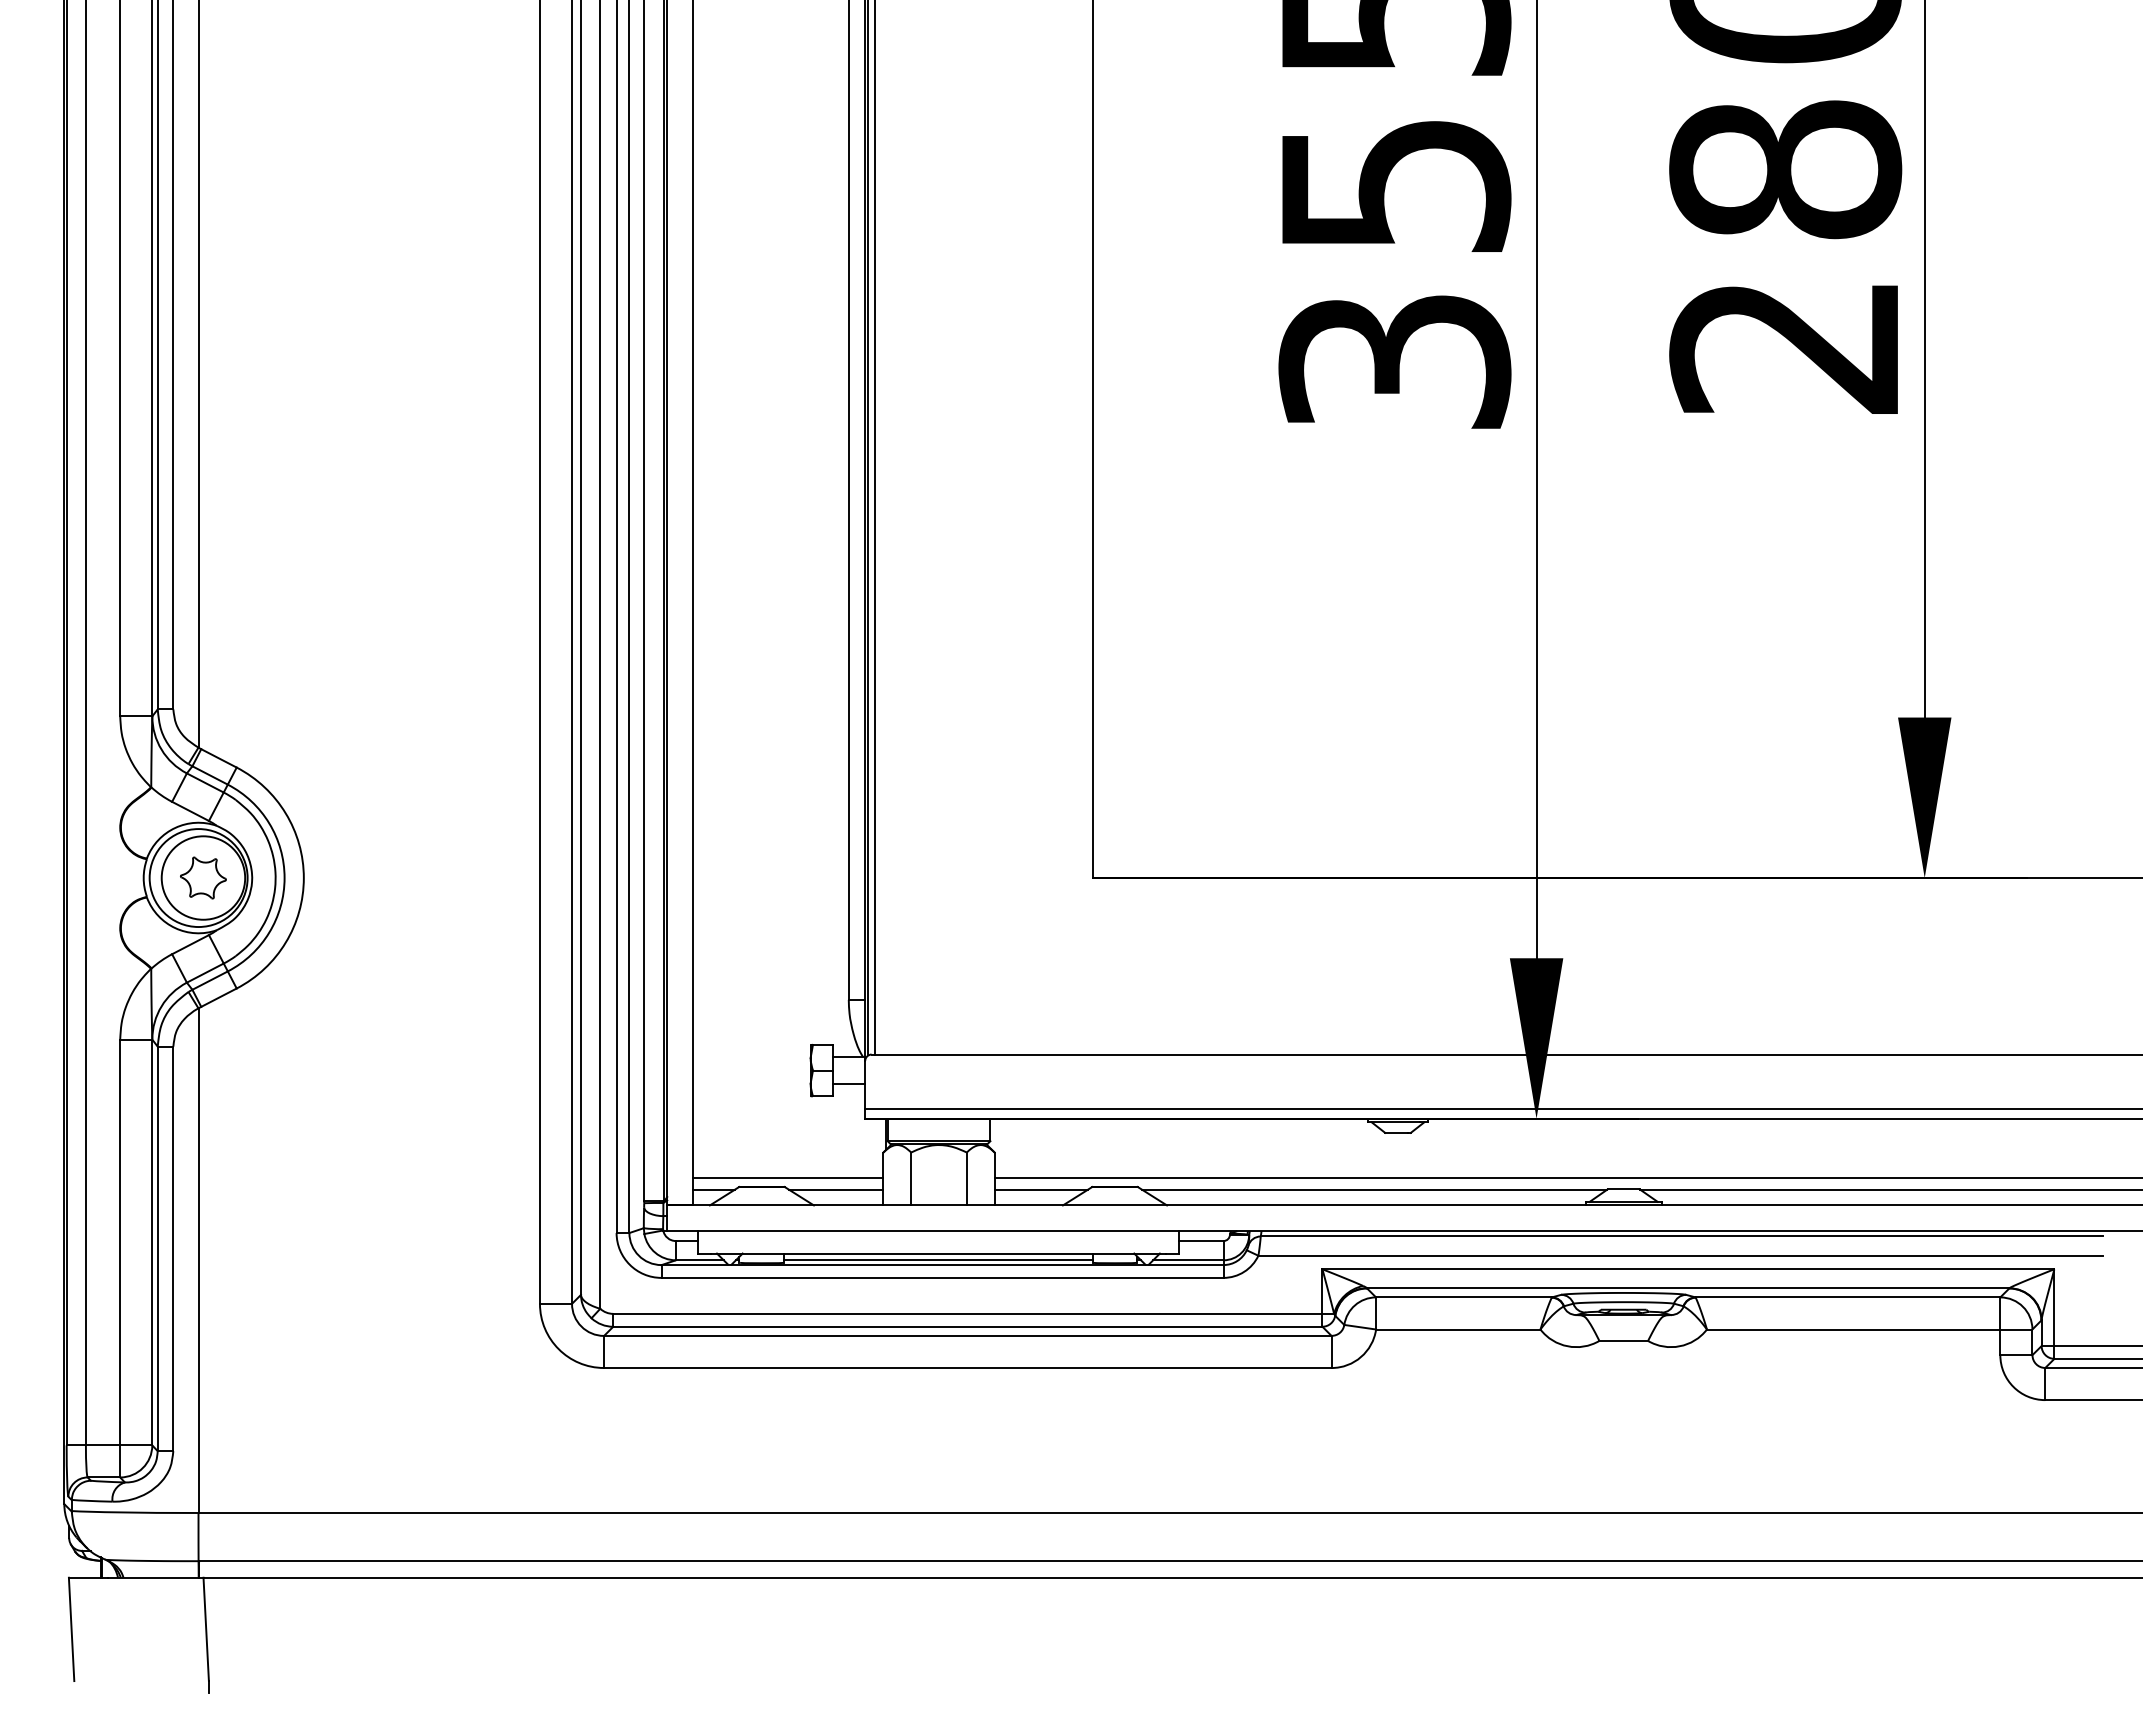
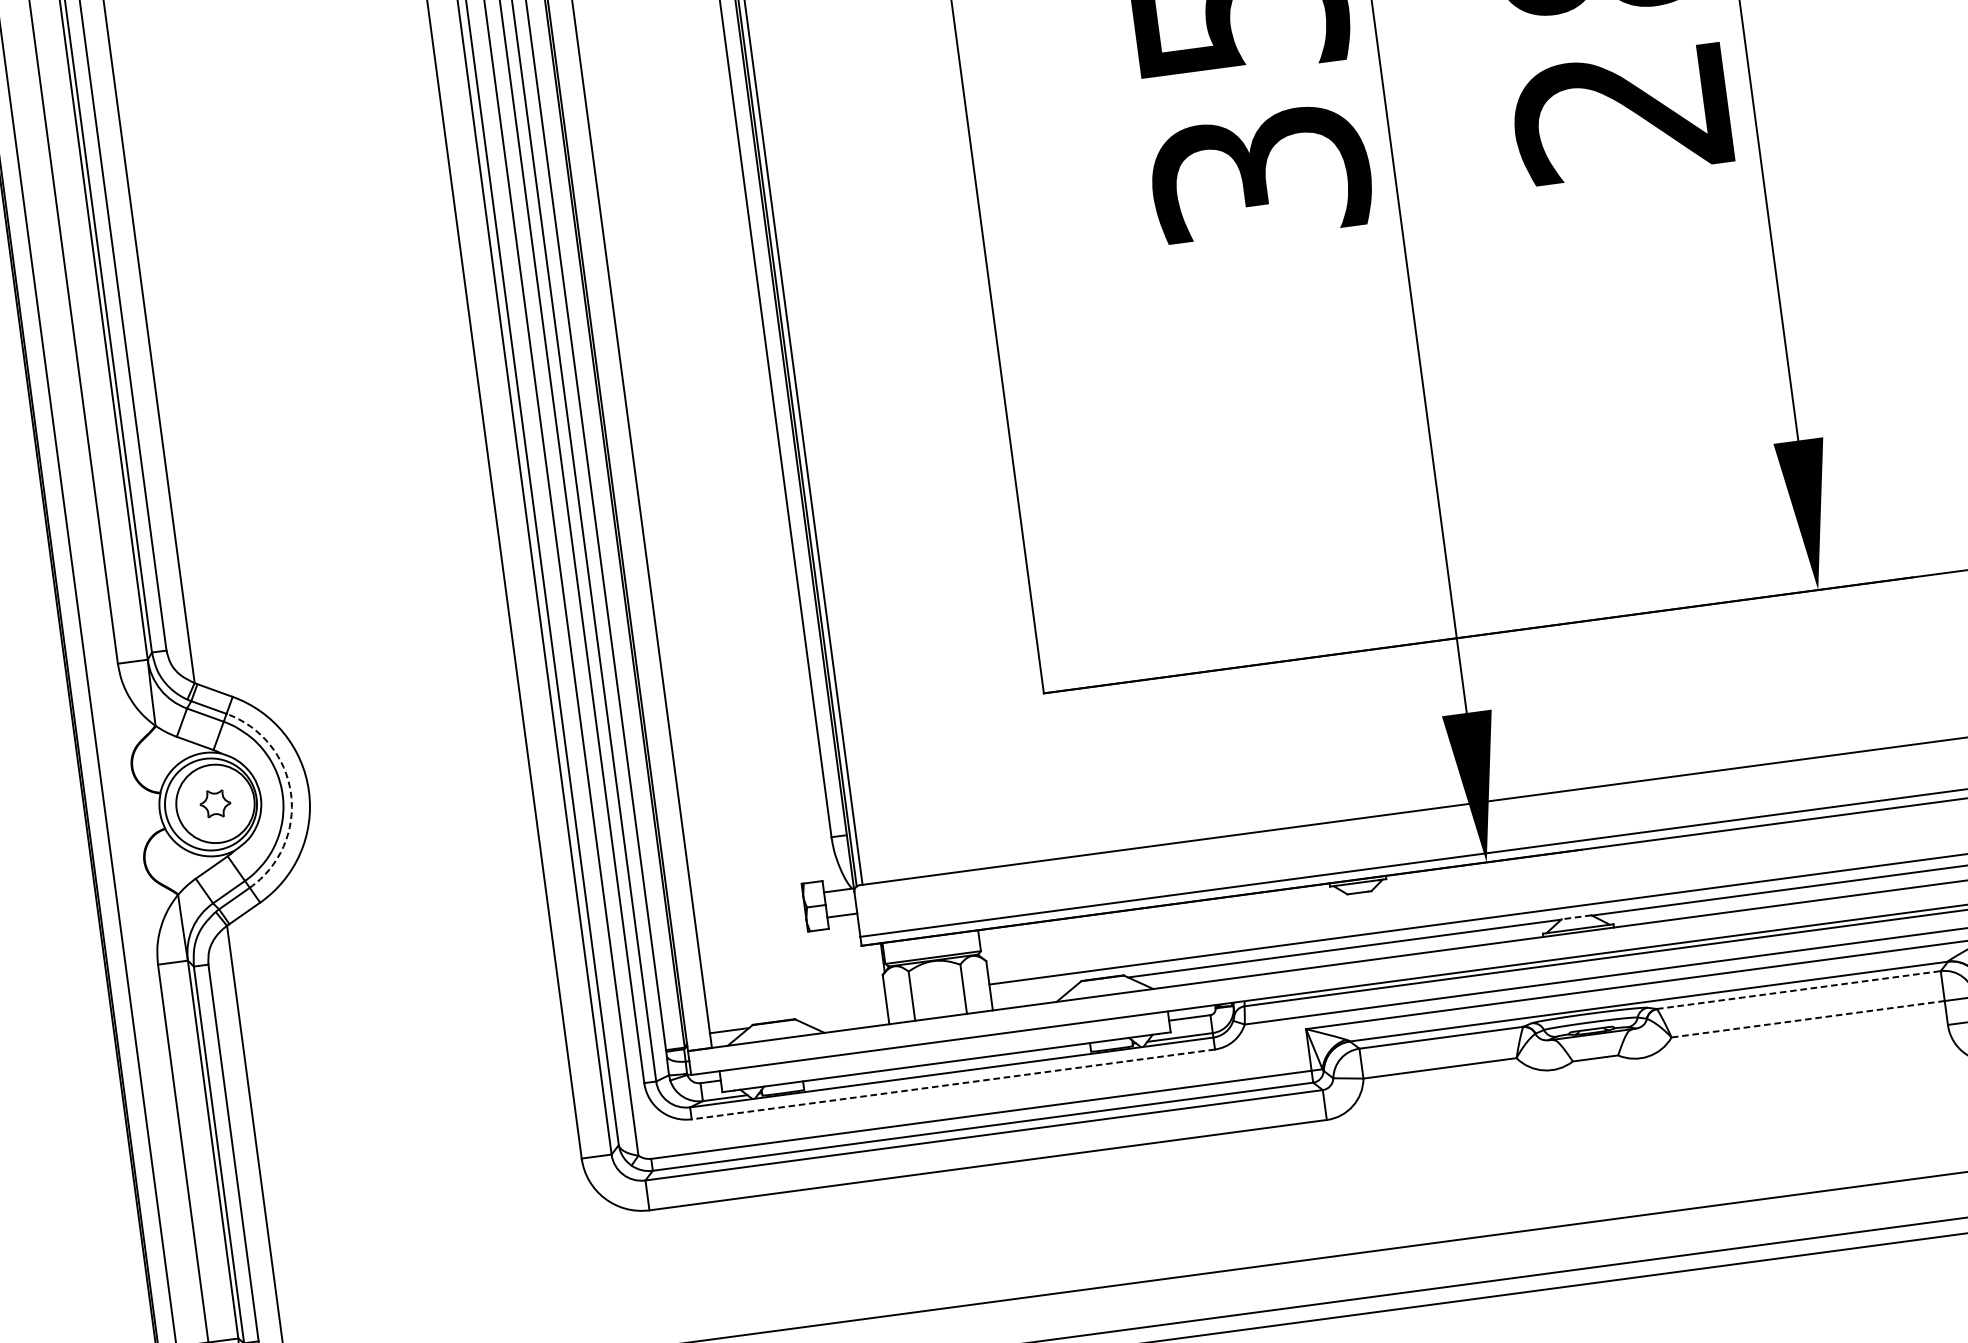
part: (203, 877) -> (215, 803), size x0.7
arc: (284, 878) -> (291, 794), solid -> dashed
line: (787, 1177) -> (796, 1010), removed
line: (836, 1189) -> (843, 1015), removed
line: (1040, 1189) -> (1033, 989), removed
line: (1623, 1189) -> (1576, 917), solid -> dashed
line: (938, 1260) -> (947, 1068), removed
line: (942, 1277) -> (953, 1084), solid -> dashed
line: (1848, 1297) -> (1799, 990), solid -> dashed
line: (1853, 1329) -> (1808, 1019), solid -> dashed

